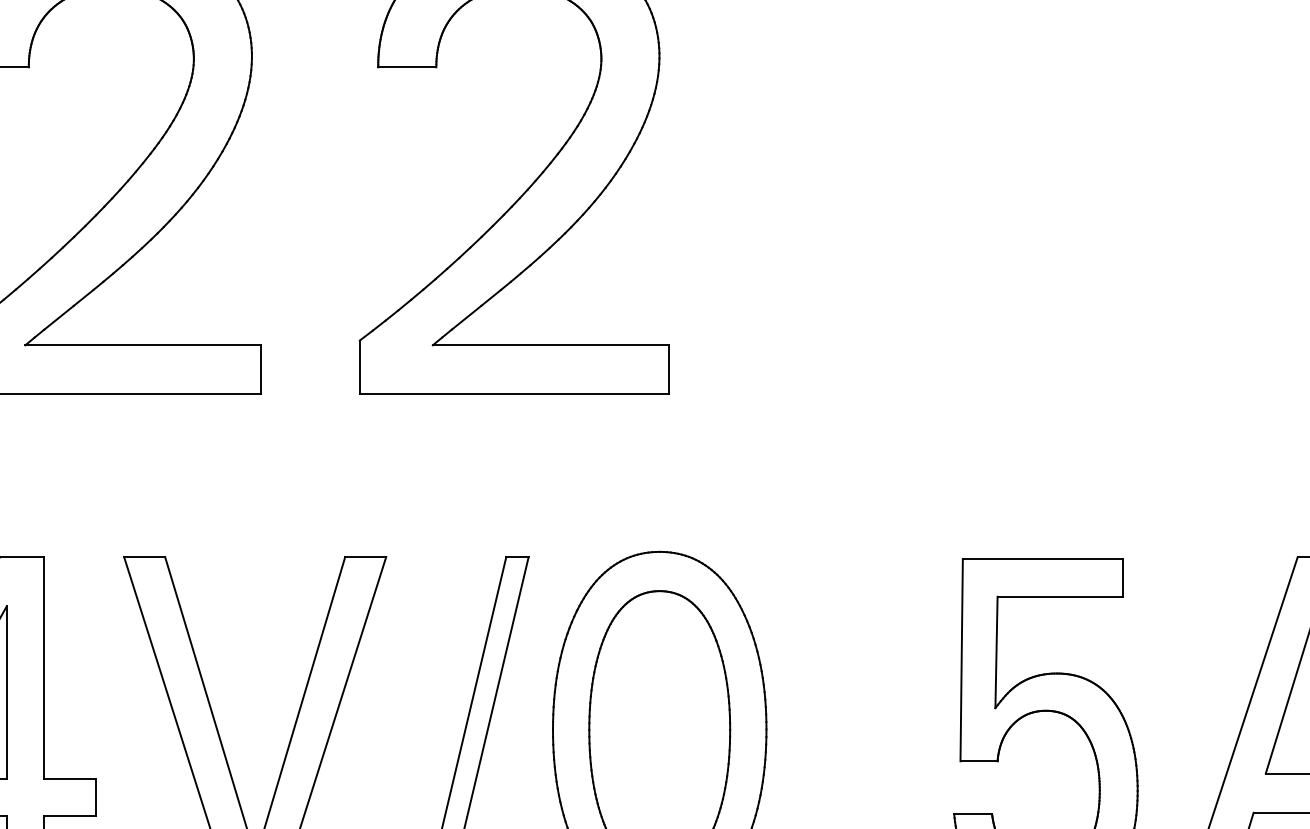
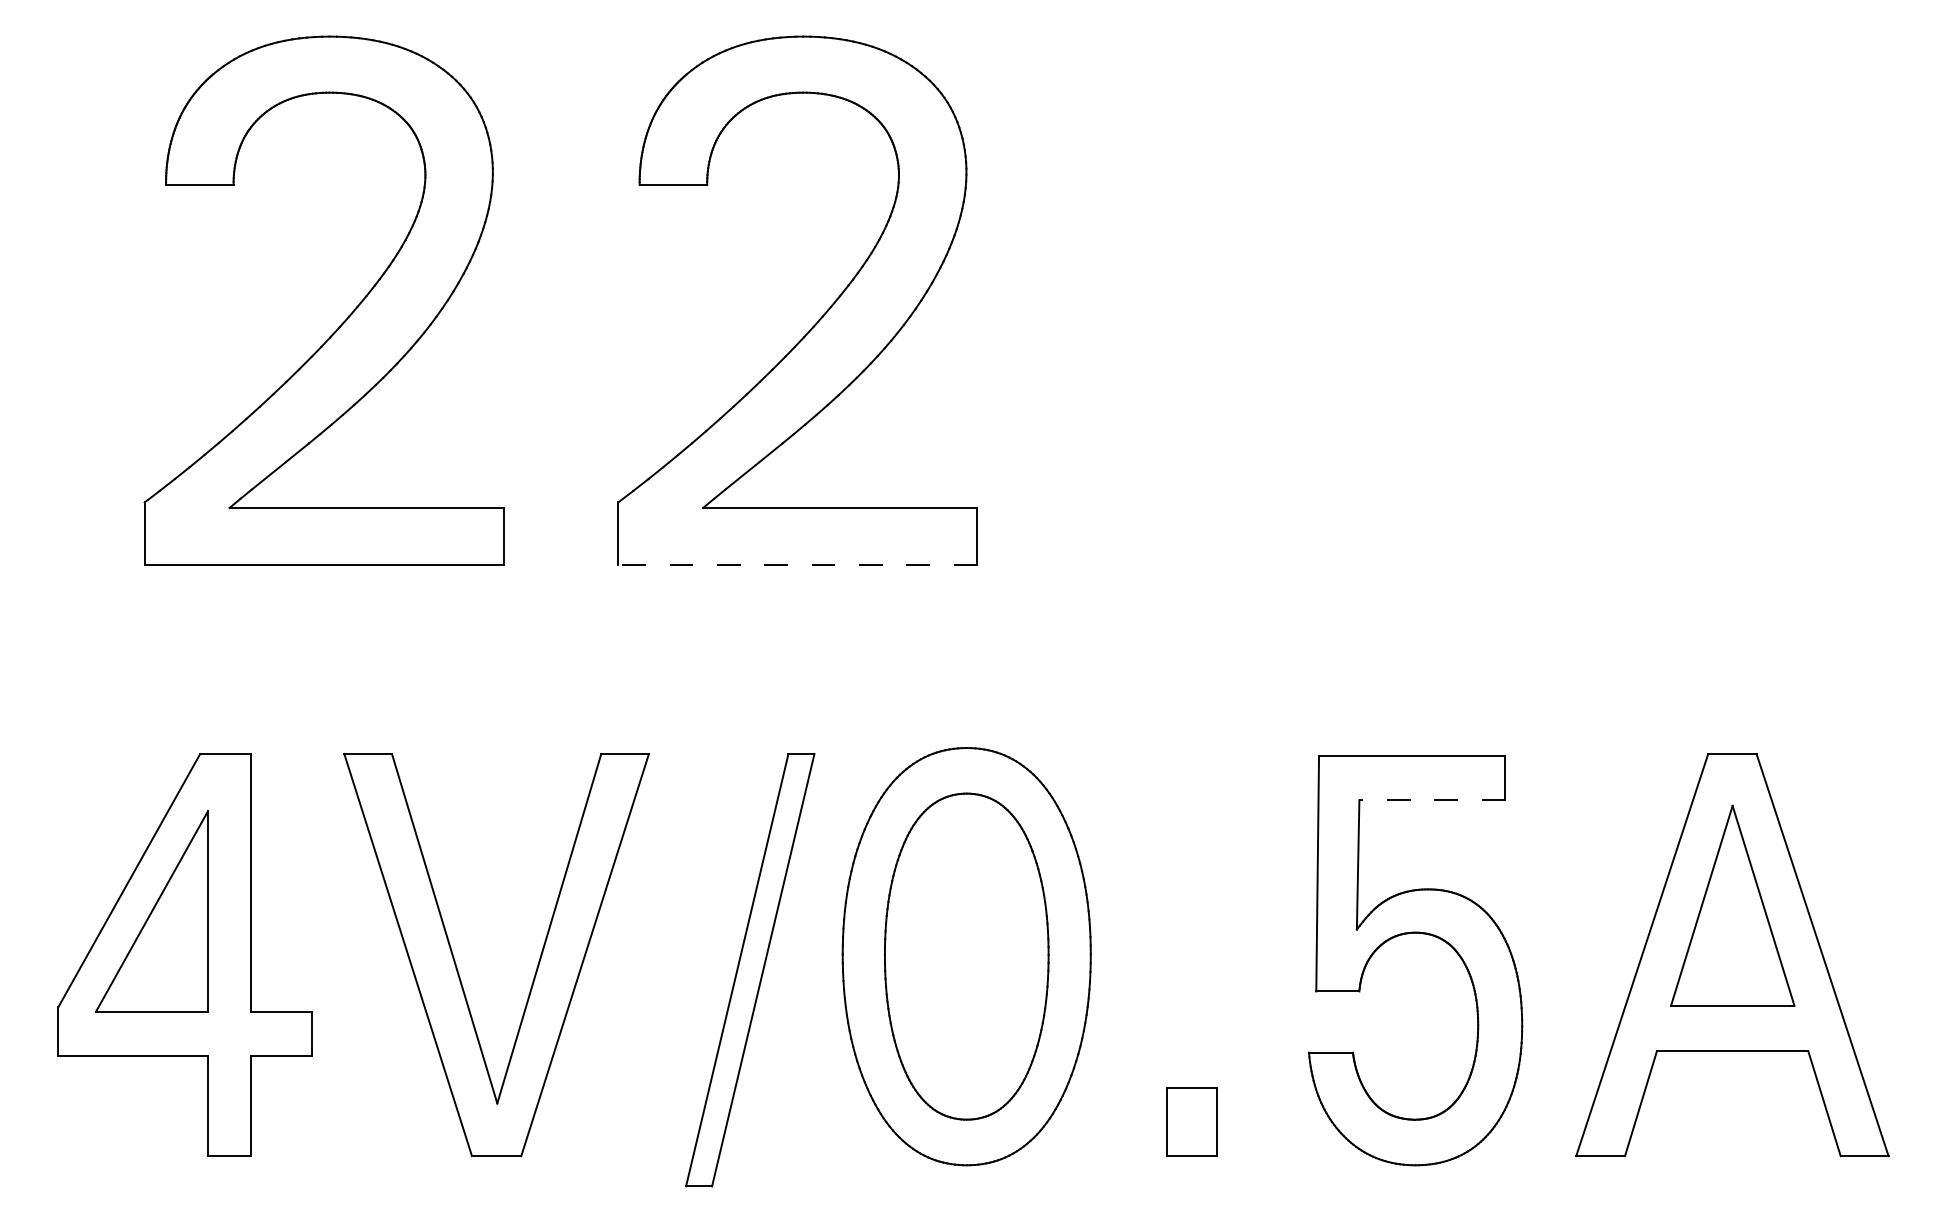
line: (514, 393) -> (797, 564), solid -> dashed
line: (1060, 597) -> (1432, 800), solid -> dashed

